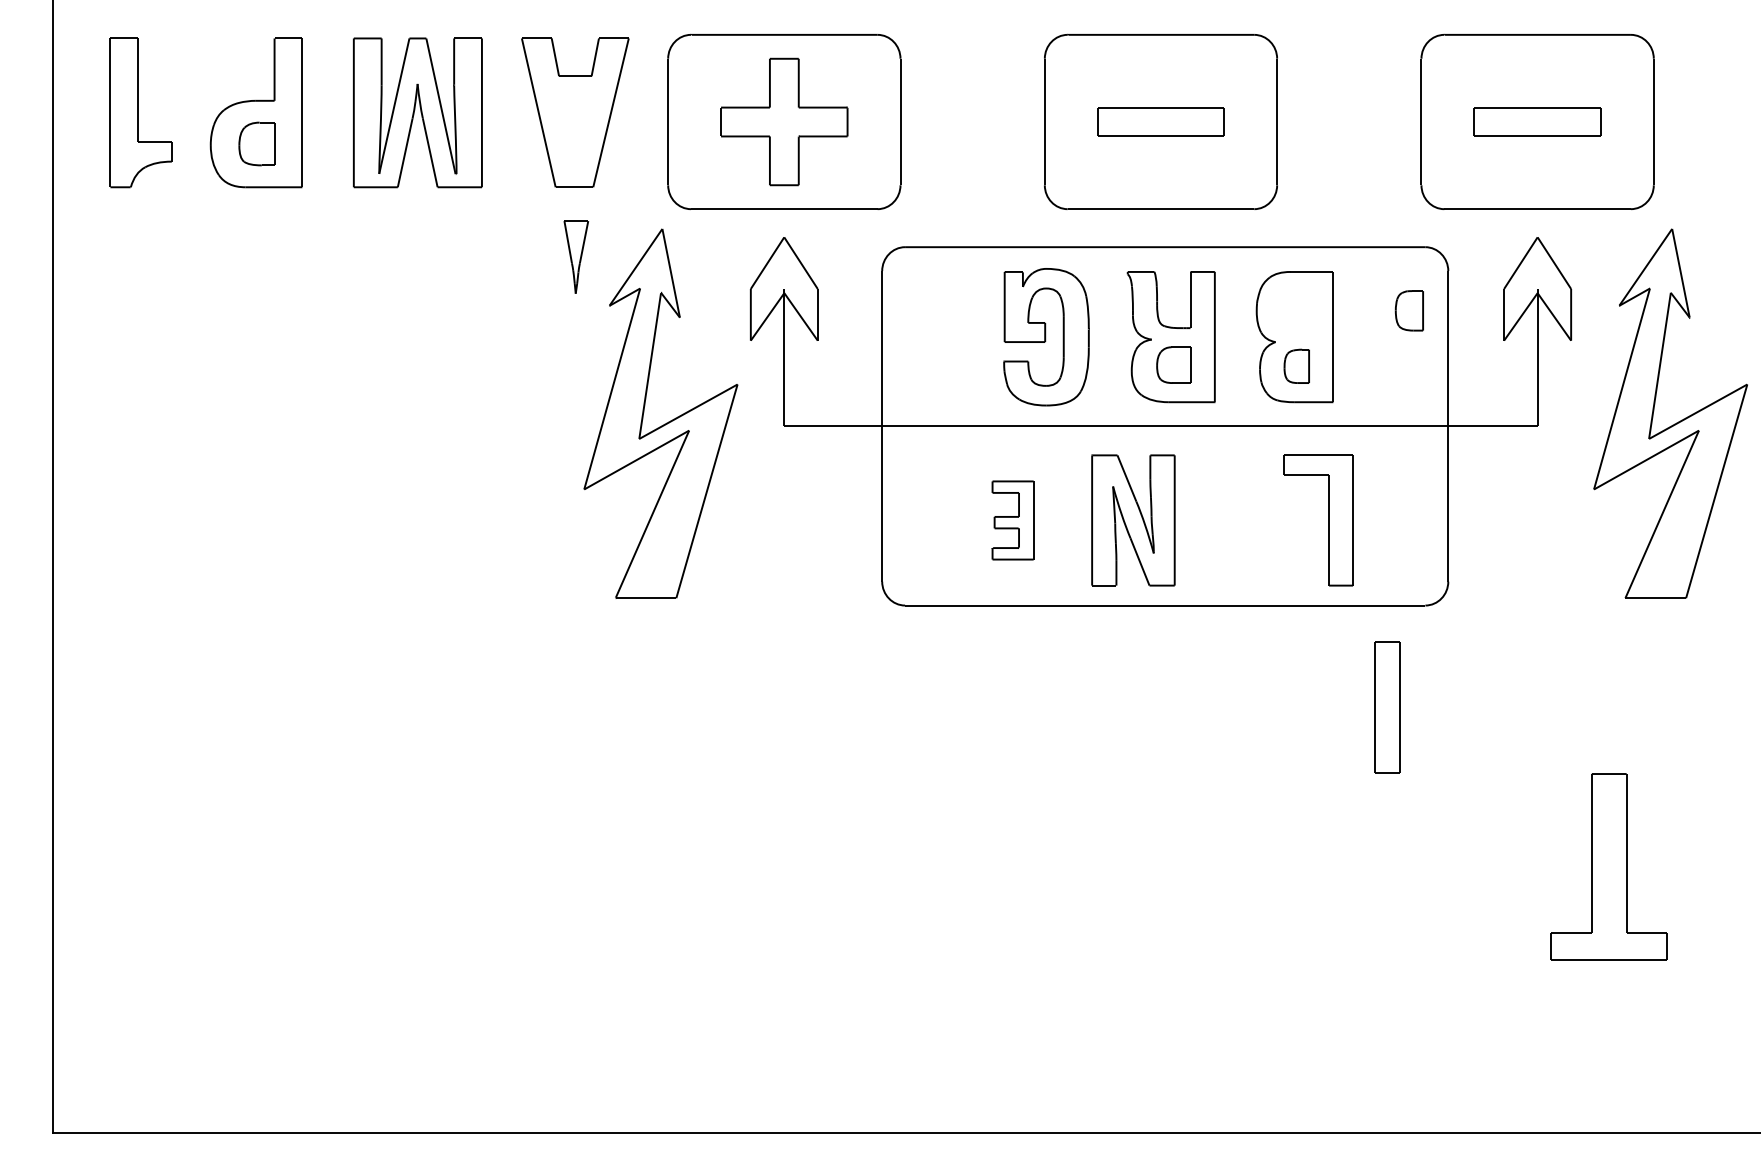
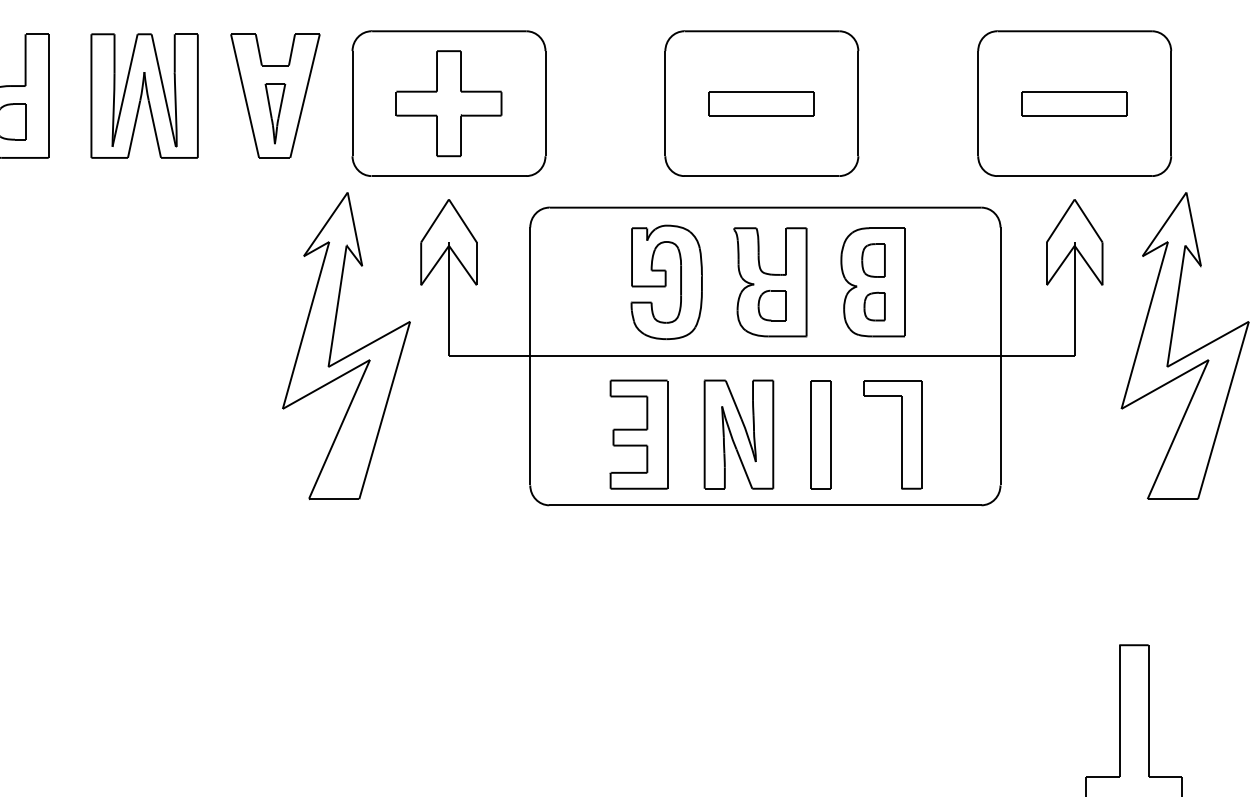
part: (576, 256) -> (275, 113), moved
part: (1408, 310) -> (872, 260), moved
part: (1012, 520) -> (638, 434), size x1.67
part: (1387, 707) -> (821, 434), moved

